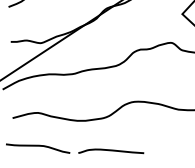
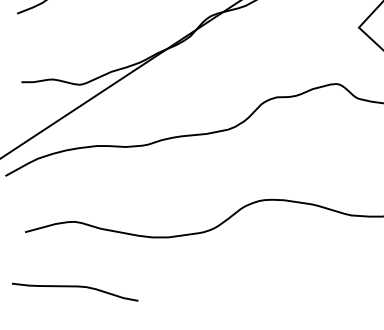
curve: (111, 151) -> (219, 297), removed

